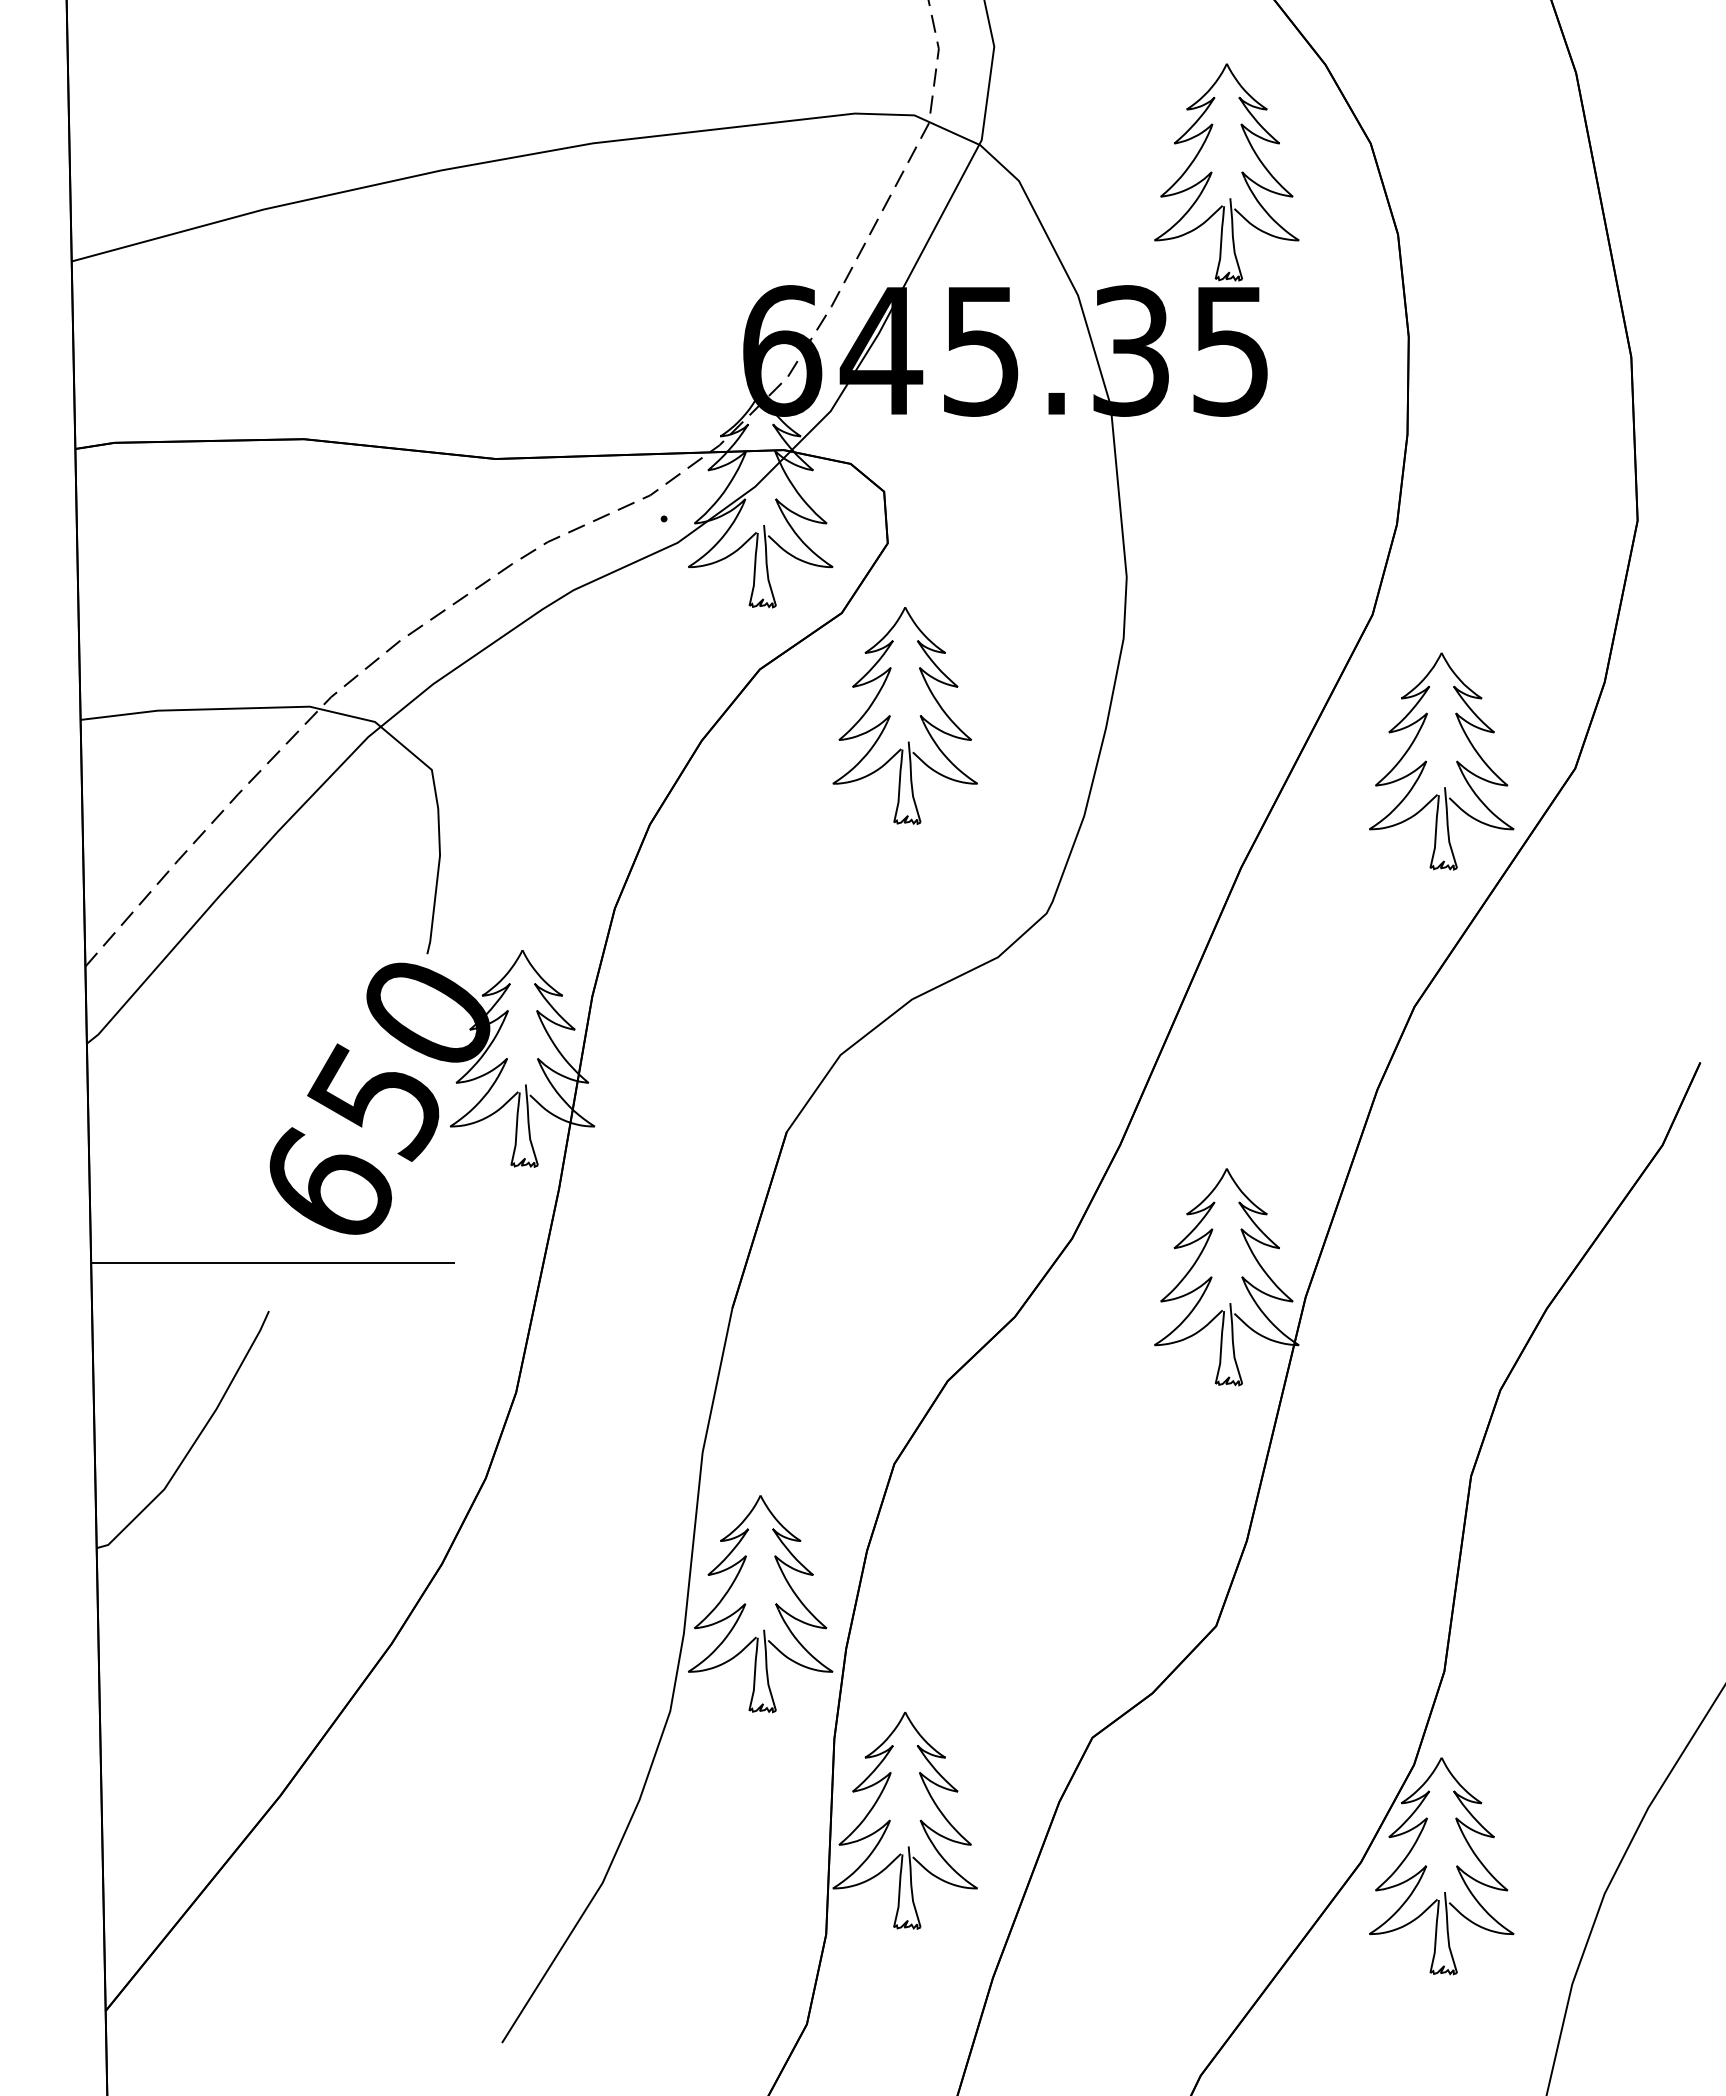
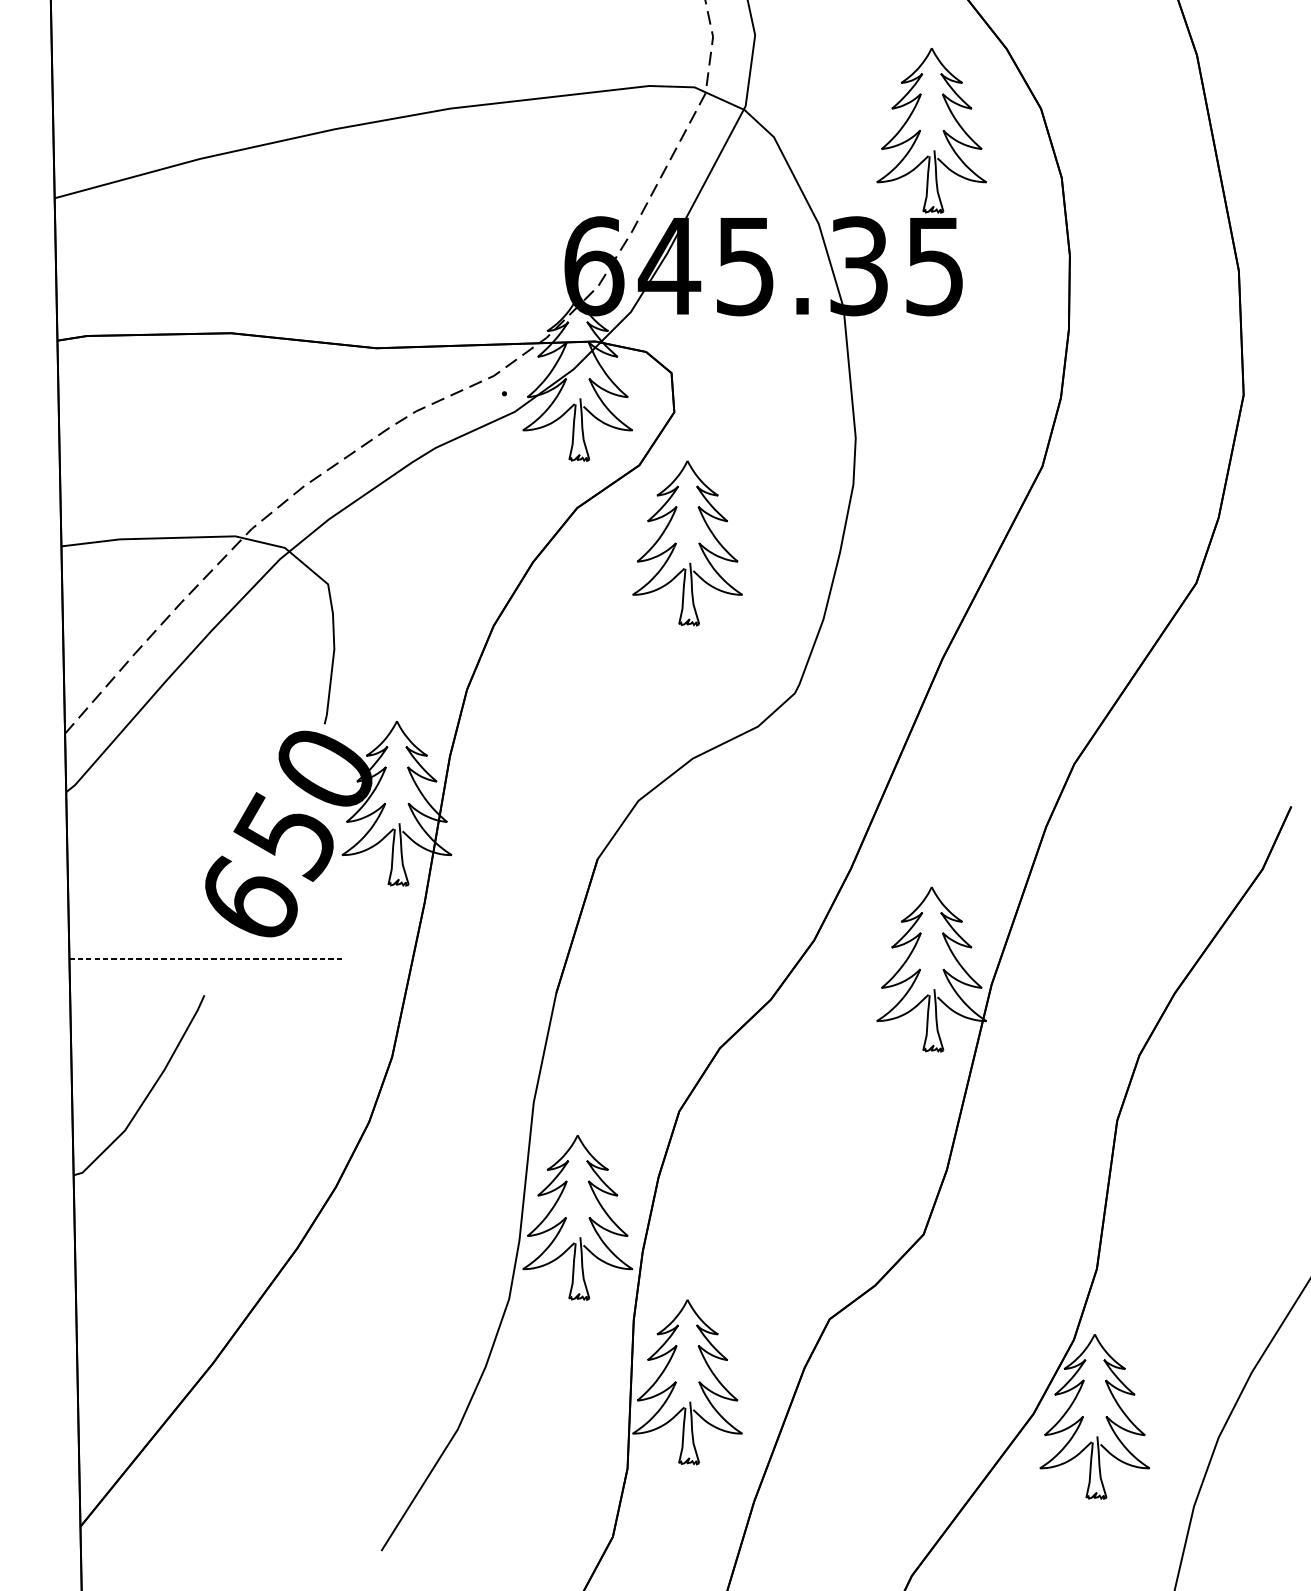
part: (1427, 761) -> (1084, 577), removed
line: (272, 1263) -> (207, 959), solid -> dashed

